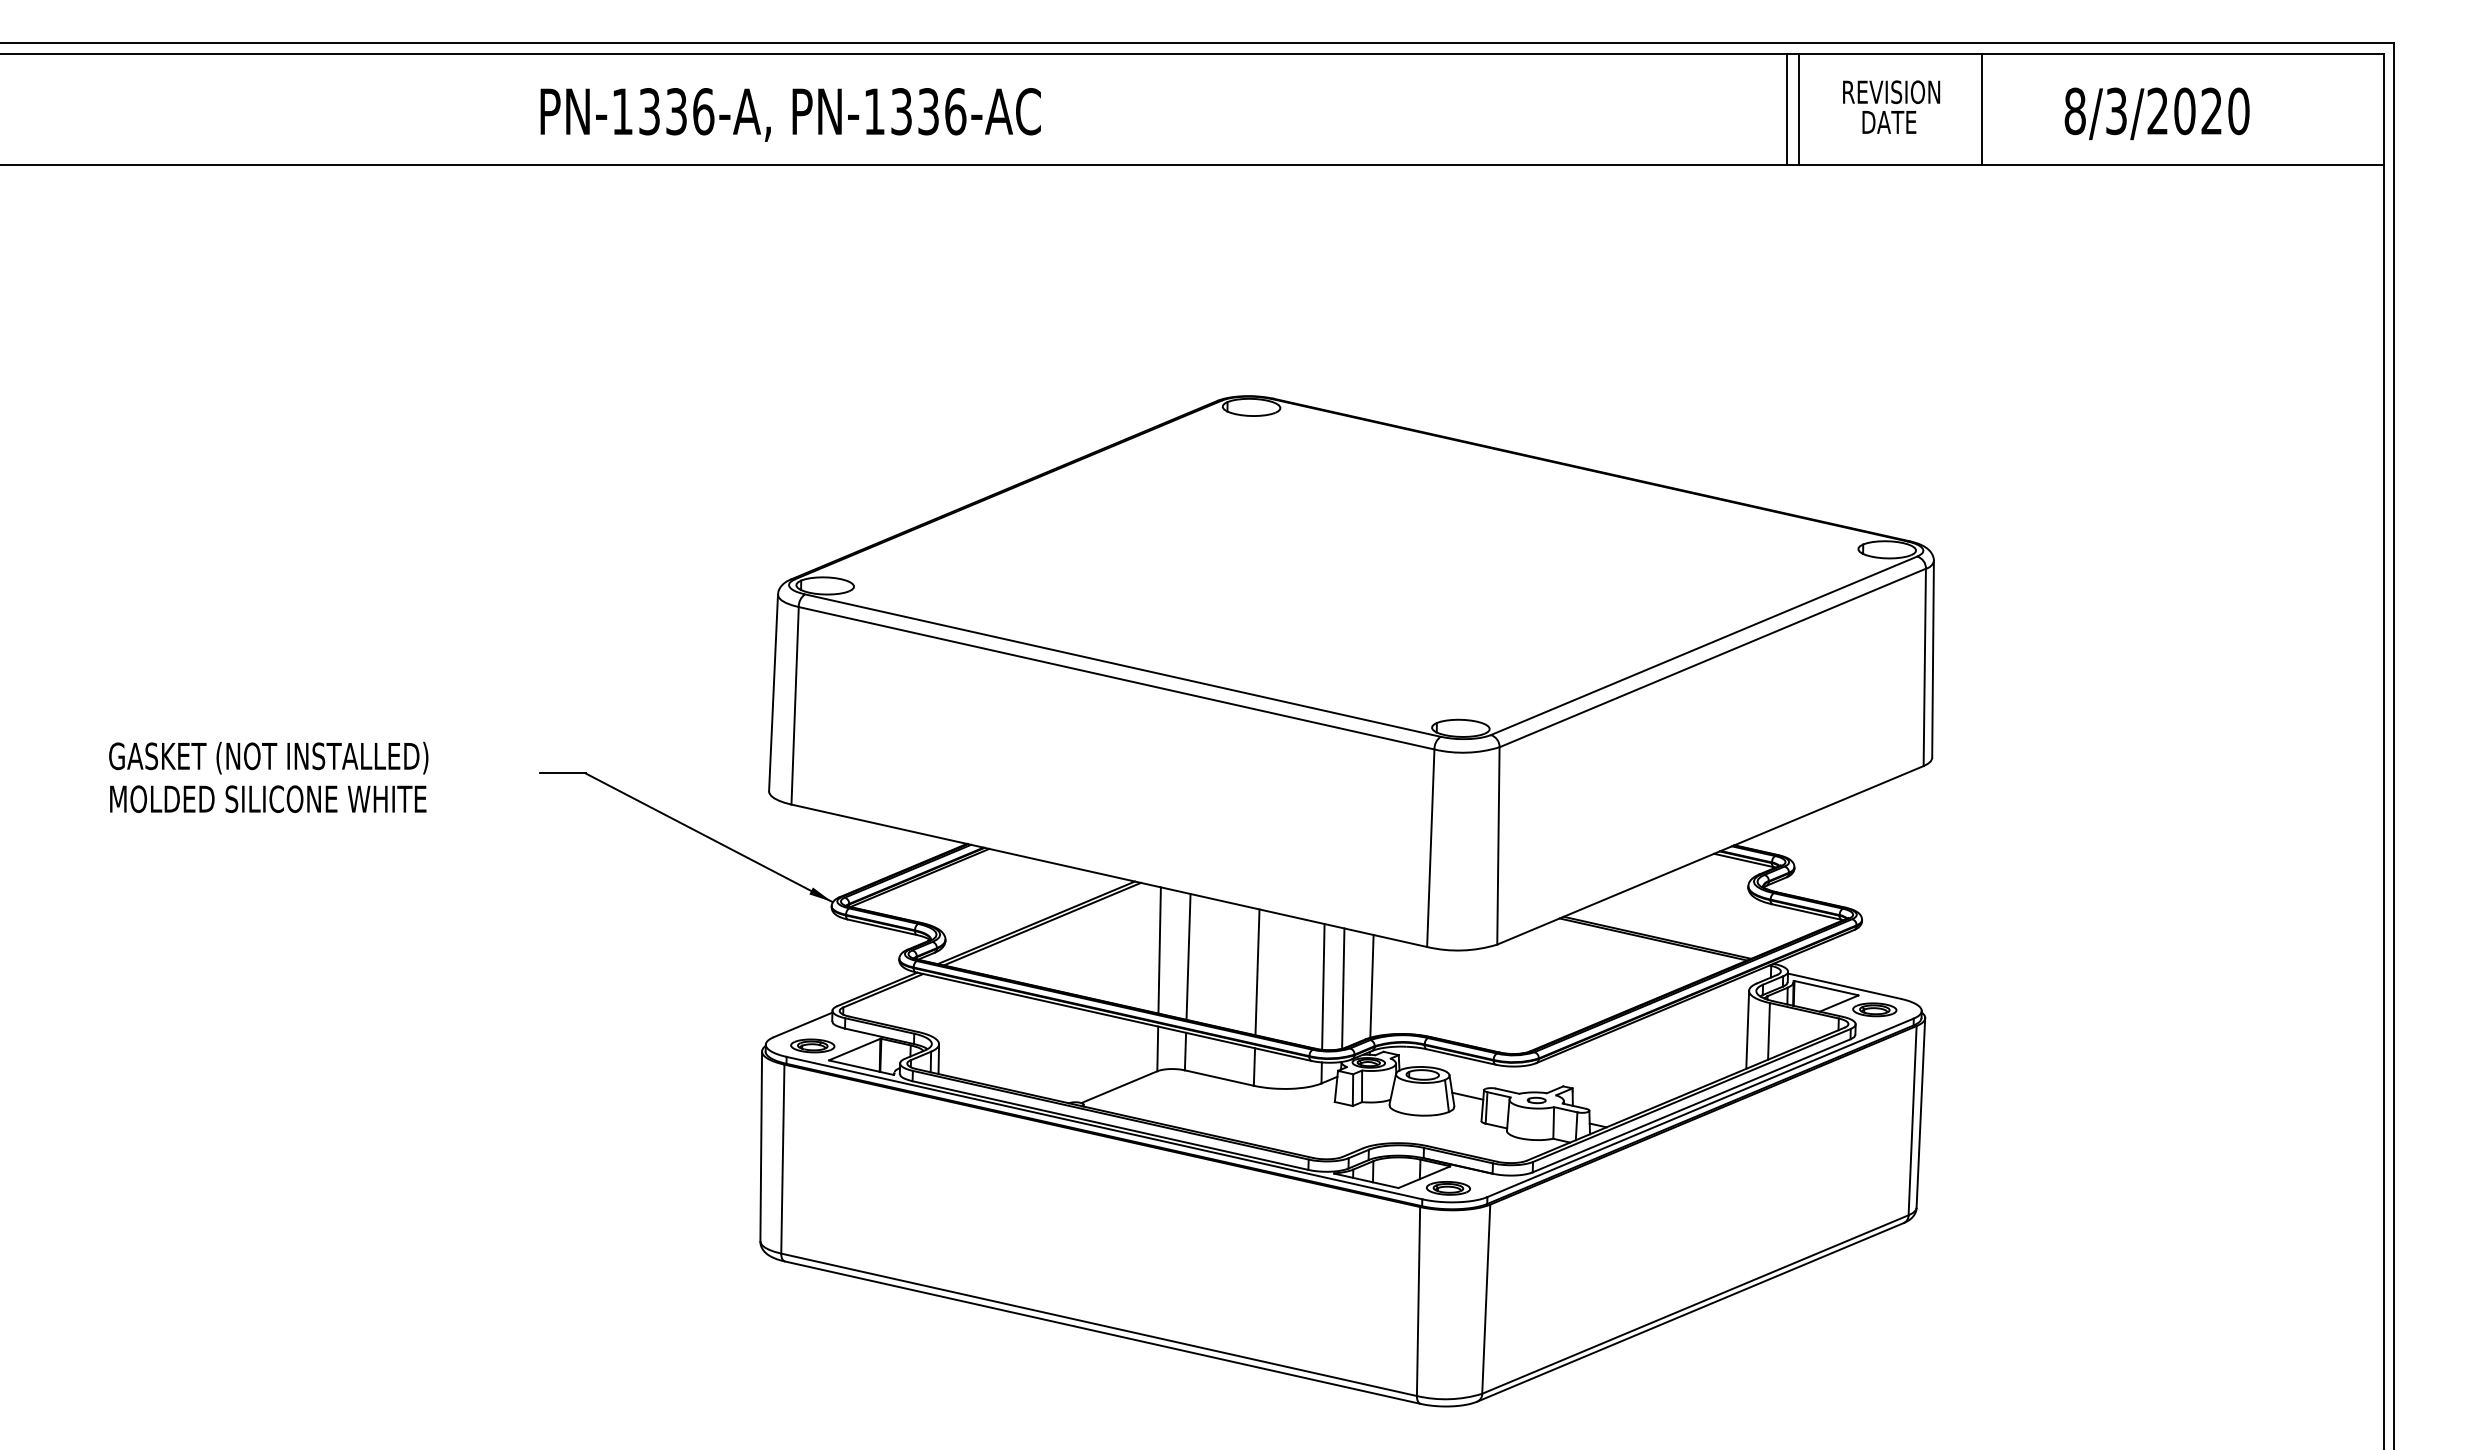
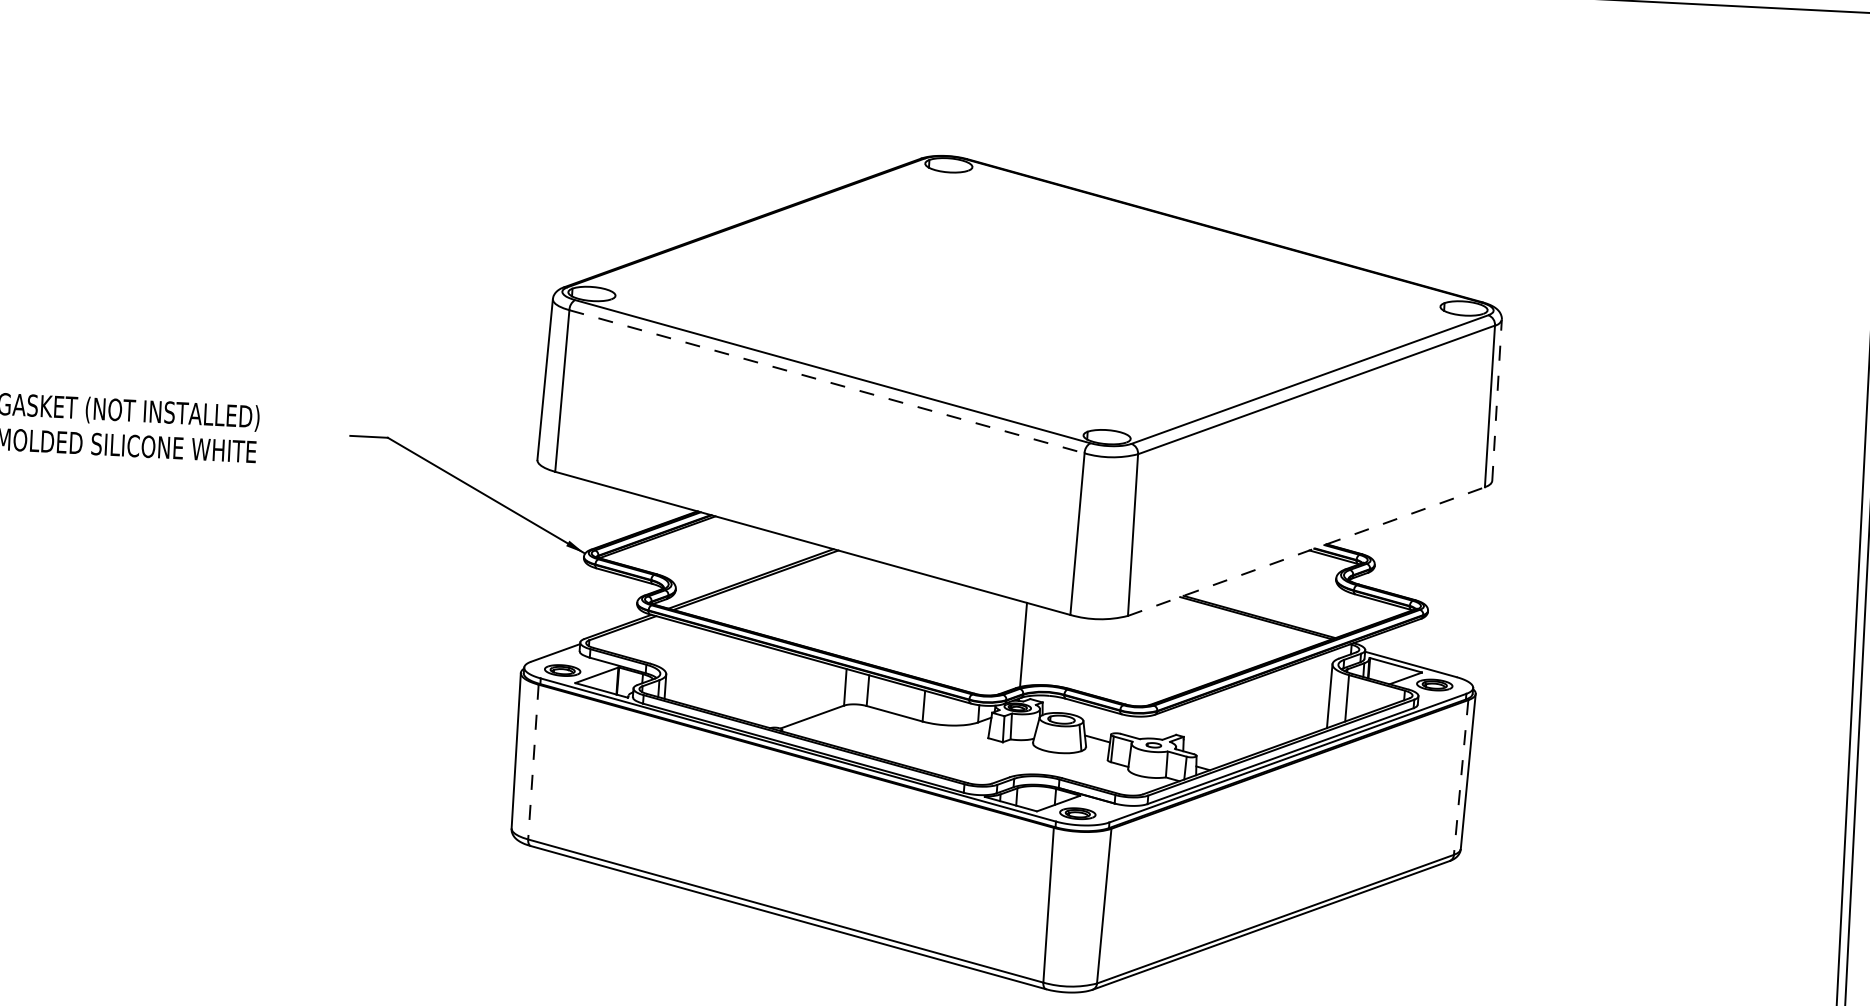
line: (1933, 659) -> (1497, 400), solid -> dashed
line: (1116, 678) -> (826, 381), solid -> dashed
line: (1710, 855) -> (1306, 551), solid -> dashed
line: (1159, 950) -> (850, 606), removed
line: (1188, 956) -> (874, 612), removed
line: (1257, 972) -> (930, 628), removed
line: (1323, 986) -> (983, 643), removed
line: (1343, 988) -> (1000, 645), removed
line: (1912, 1120) -> (1461, 777), solid -> dashed
line: (782, 1159) -> (533, 762), solid -> dashed

